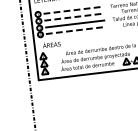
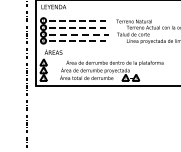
line: (75, 23) -> (79, 34), solid -> dashed

